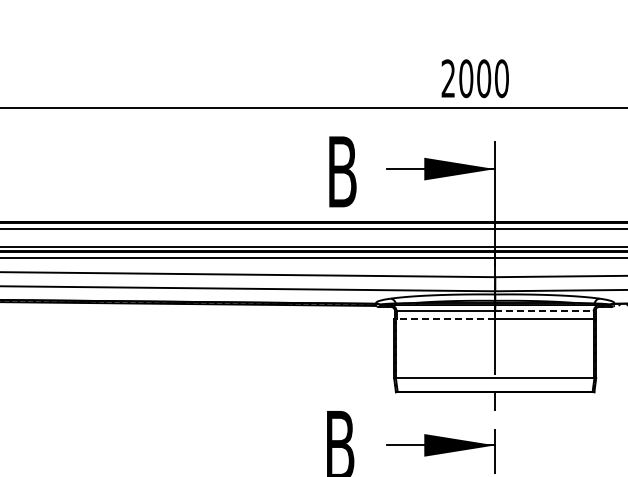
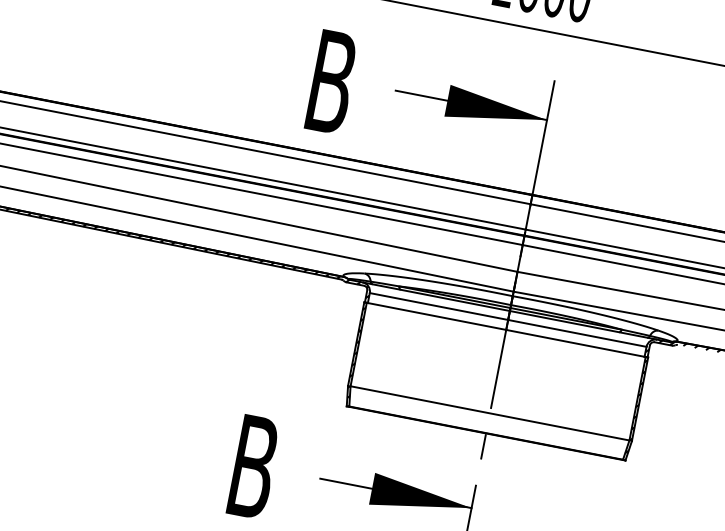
line: (544, 311) -> (577, 333), dashed -> solid
line: (445, 318) -> (436, 316), dashed -> solid

